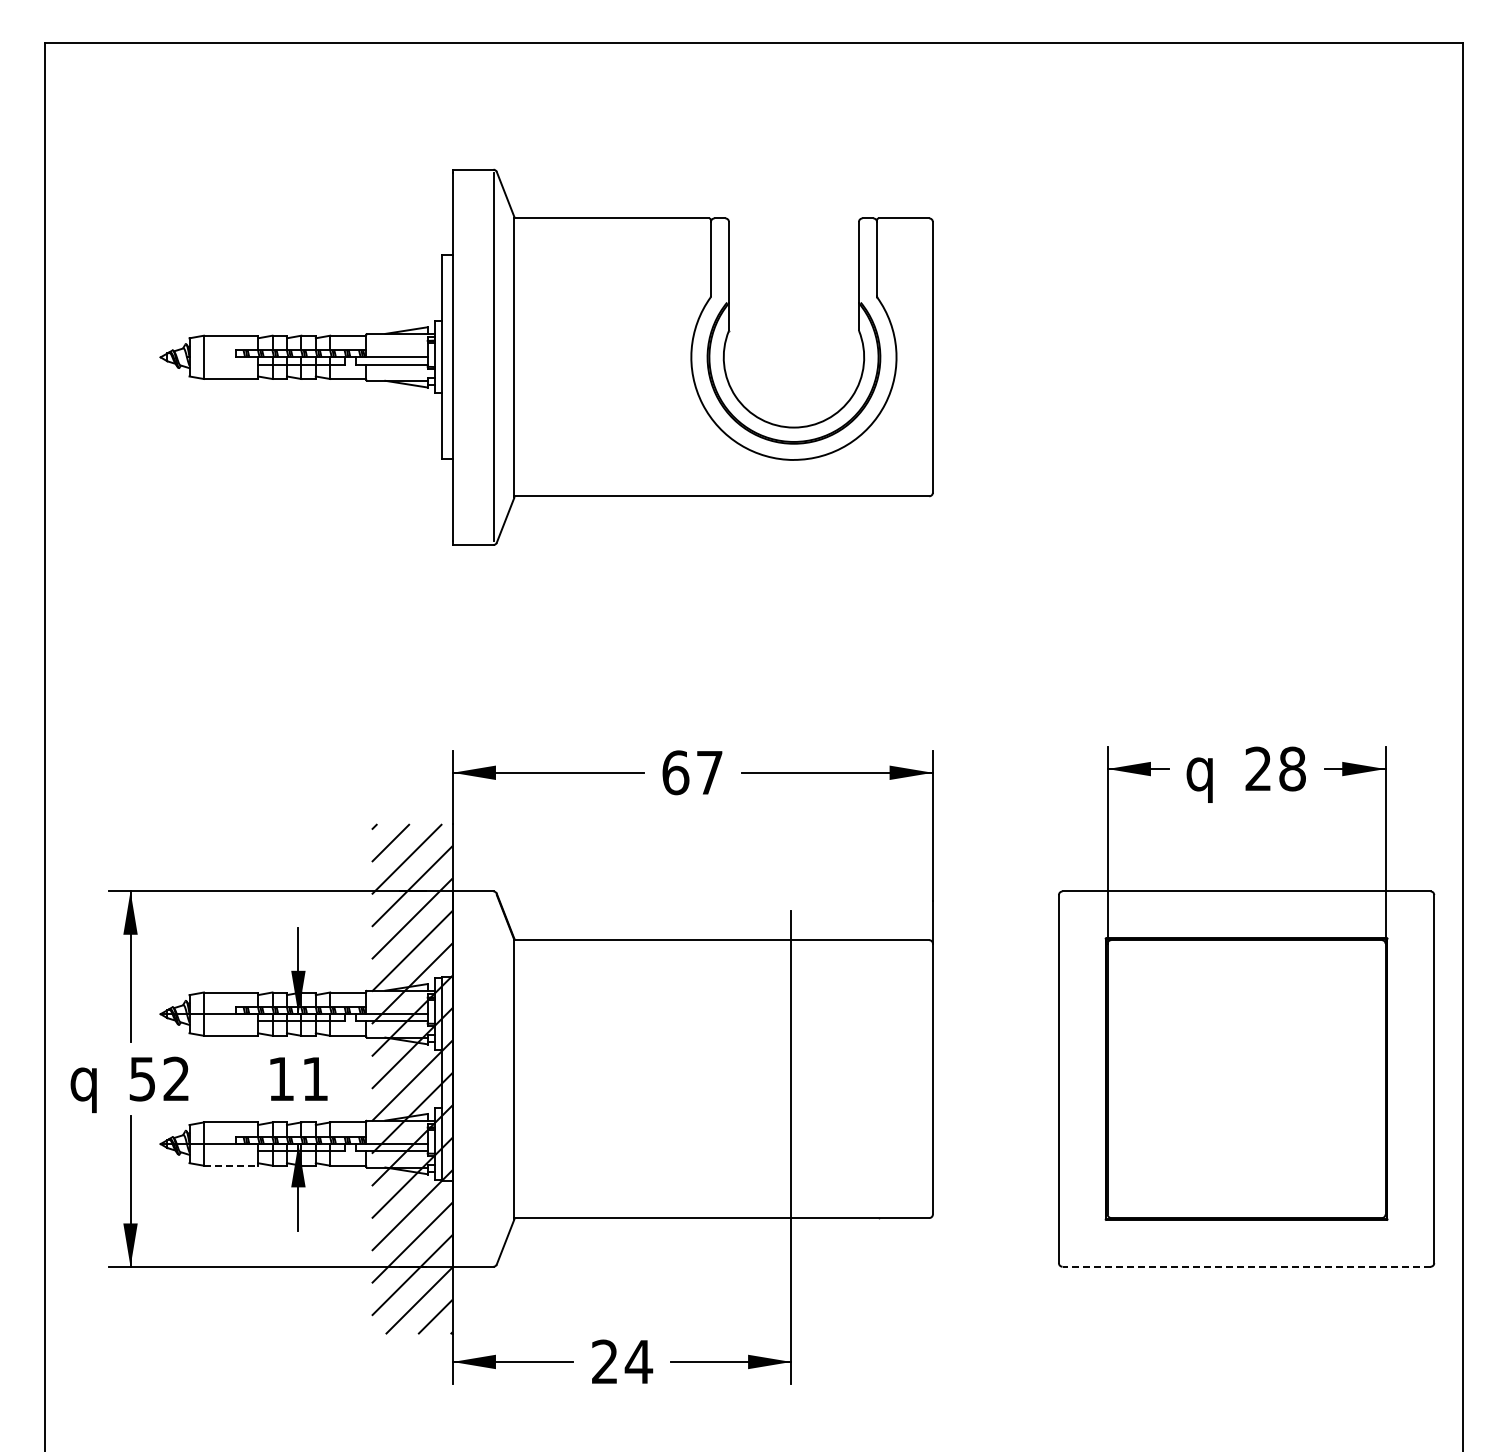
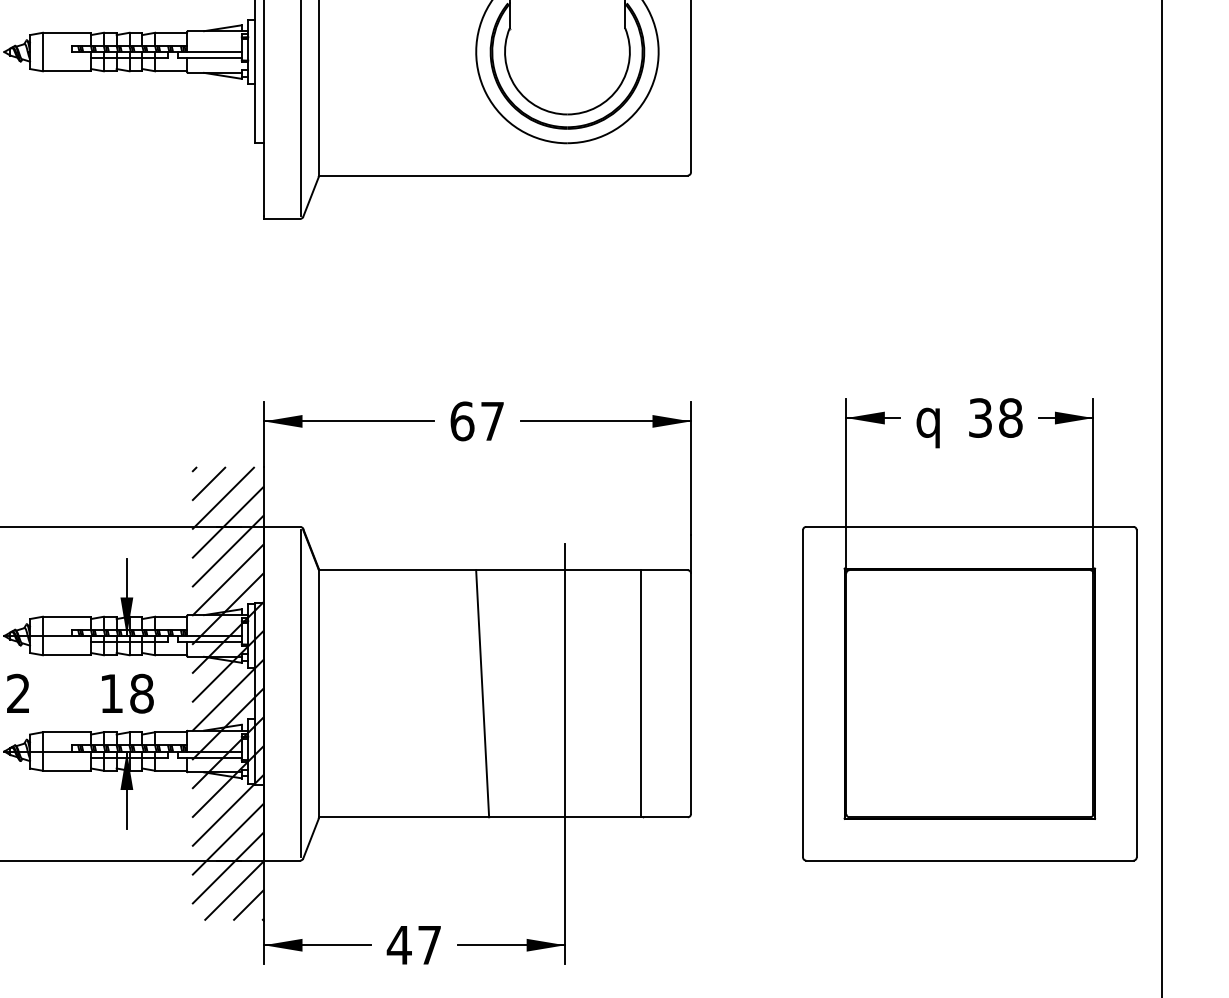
text: (1258, 768) -> (980, 417), 28 -> 38
text: (315, 1078) -> (142, 693), 11 -> 18
line: (493, 1079) -> (300, 694), added
line: (698, 1079) -> (482, 694), added
line: (876, 1079) -> (640, 694), added
line: (231, 1165) -> (67, 770), dashed -> solid
line: (1246, 1266) -> (969, 860), dashed -> solid
text: (621, 1361) -> (414, 944), 24 -> 47

